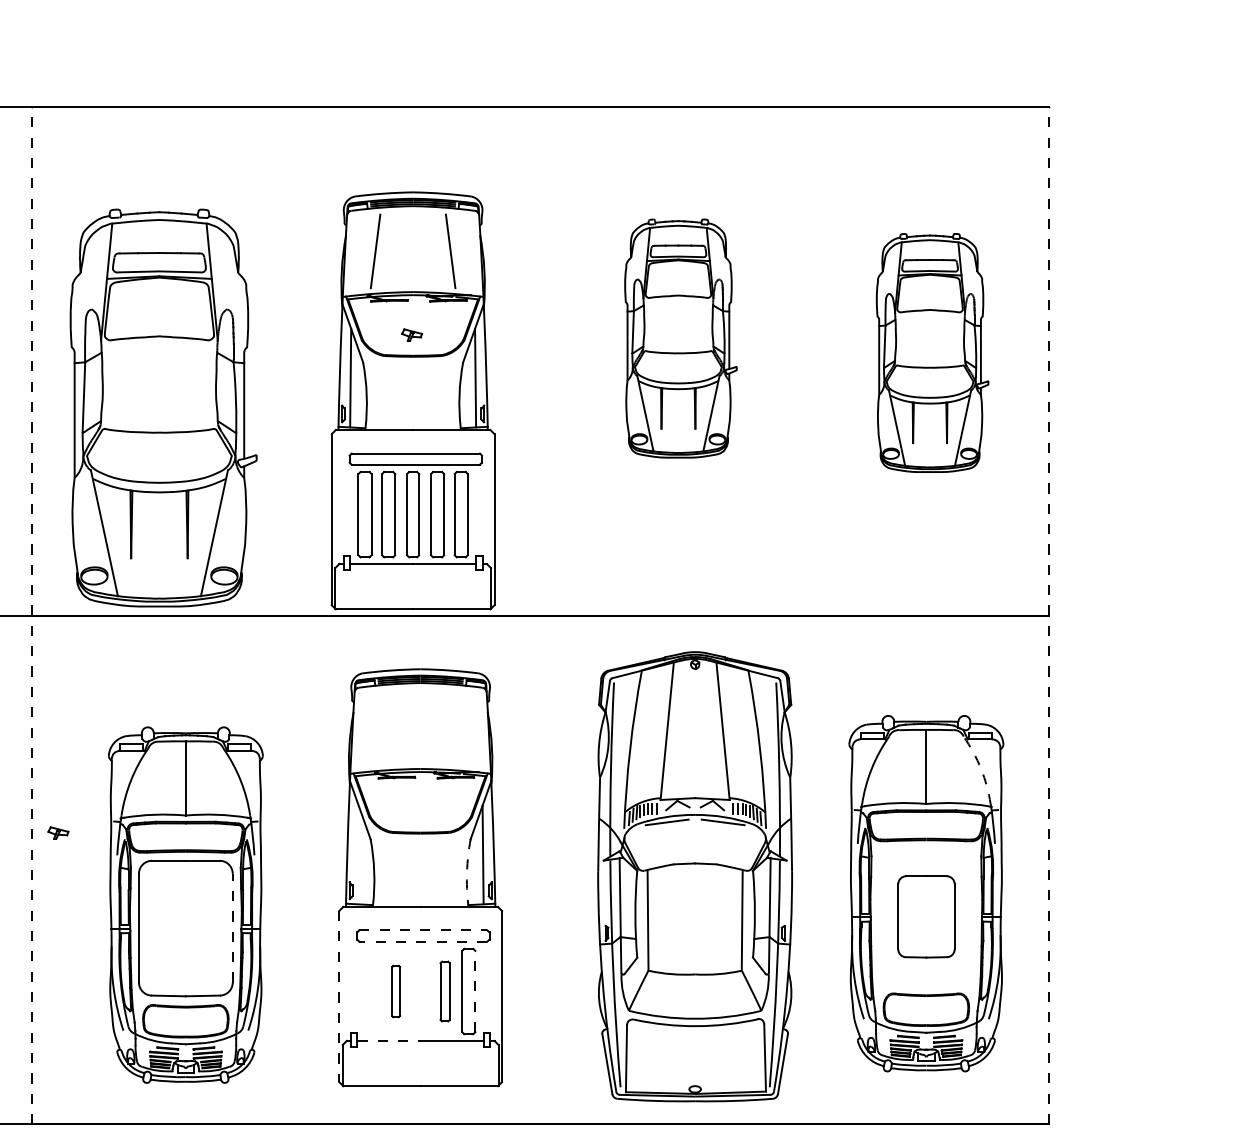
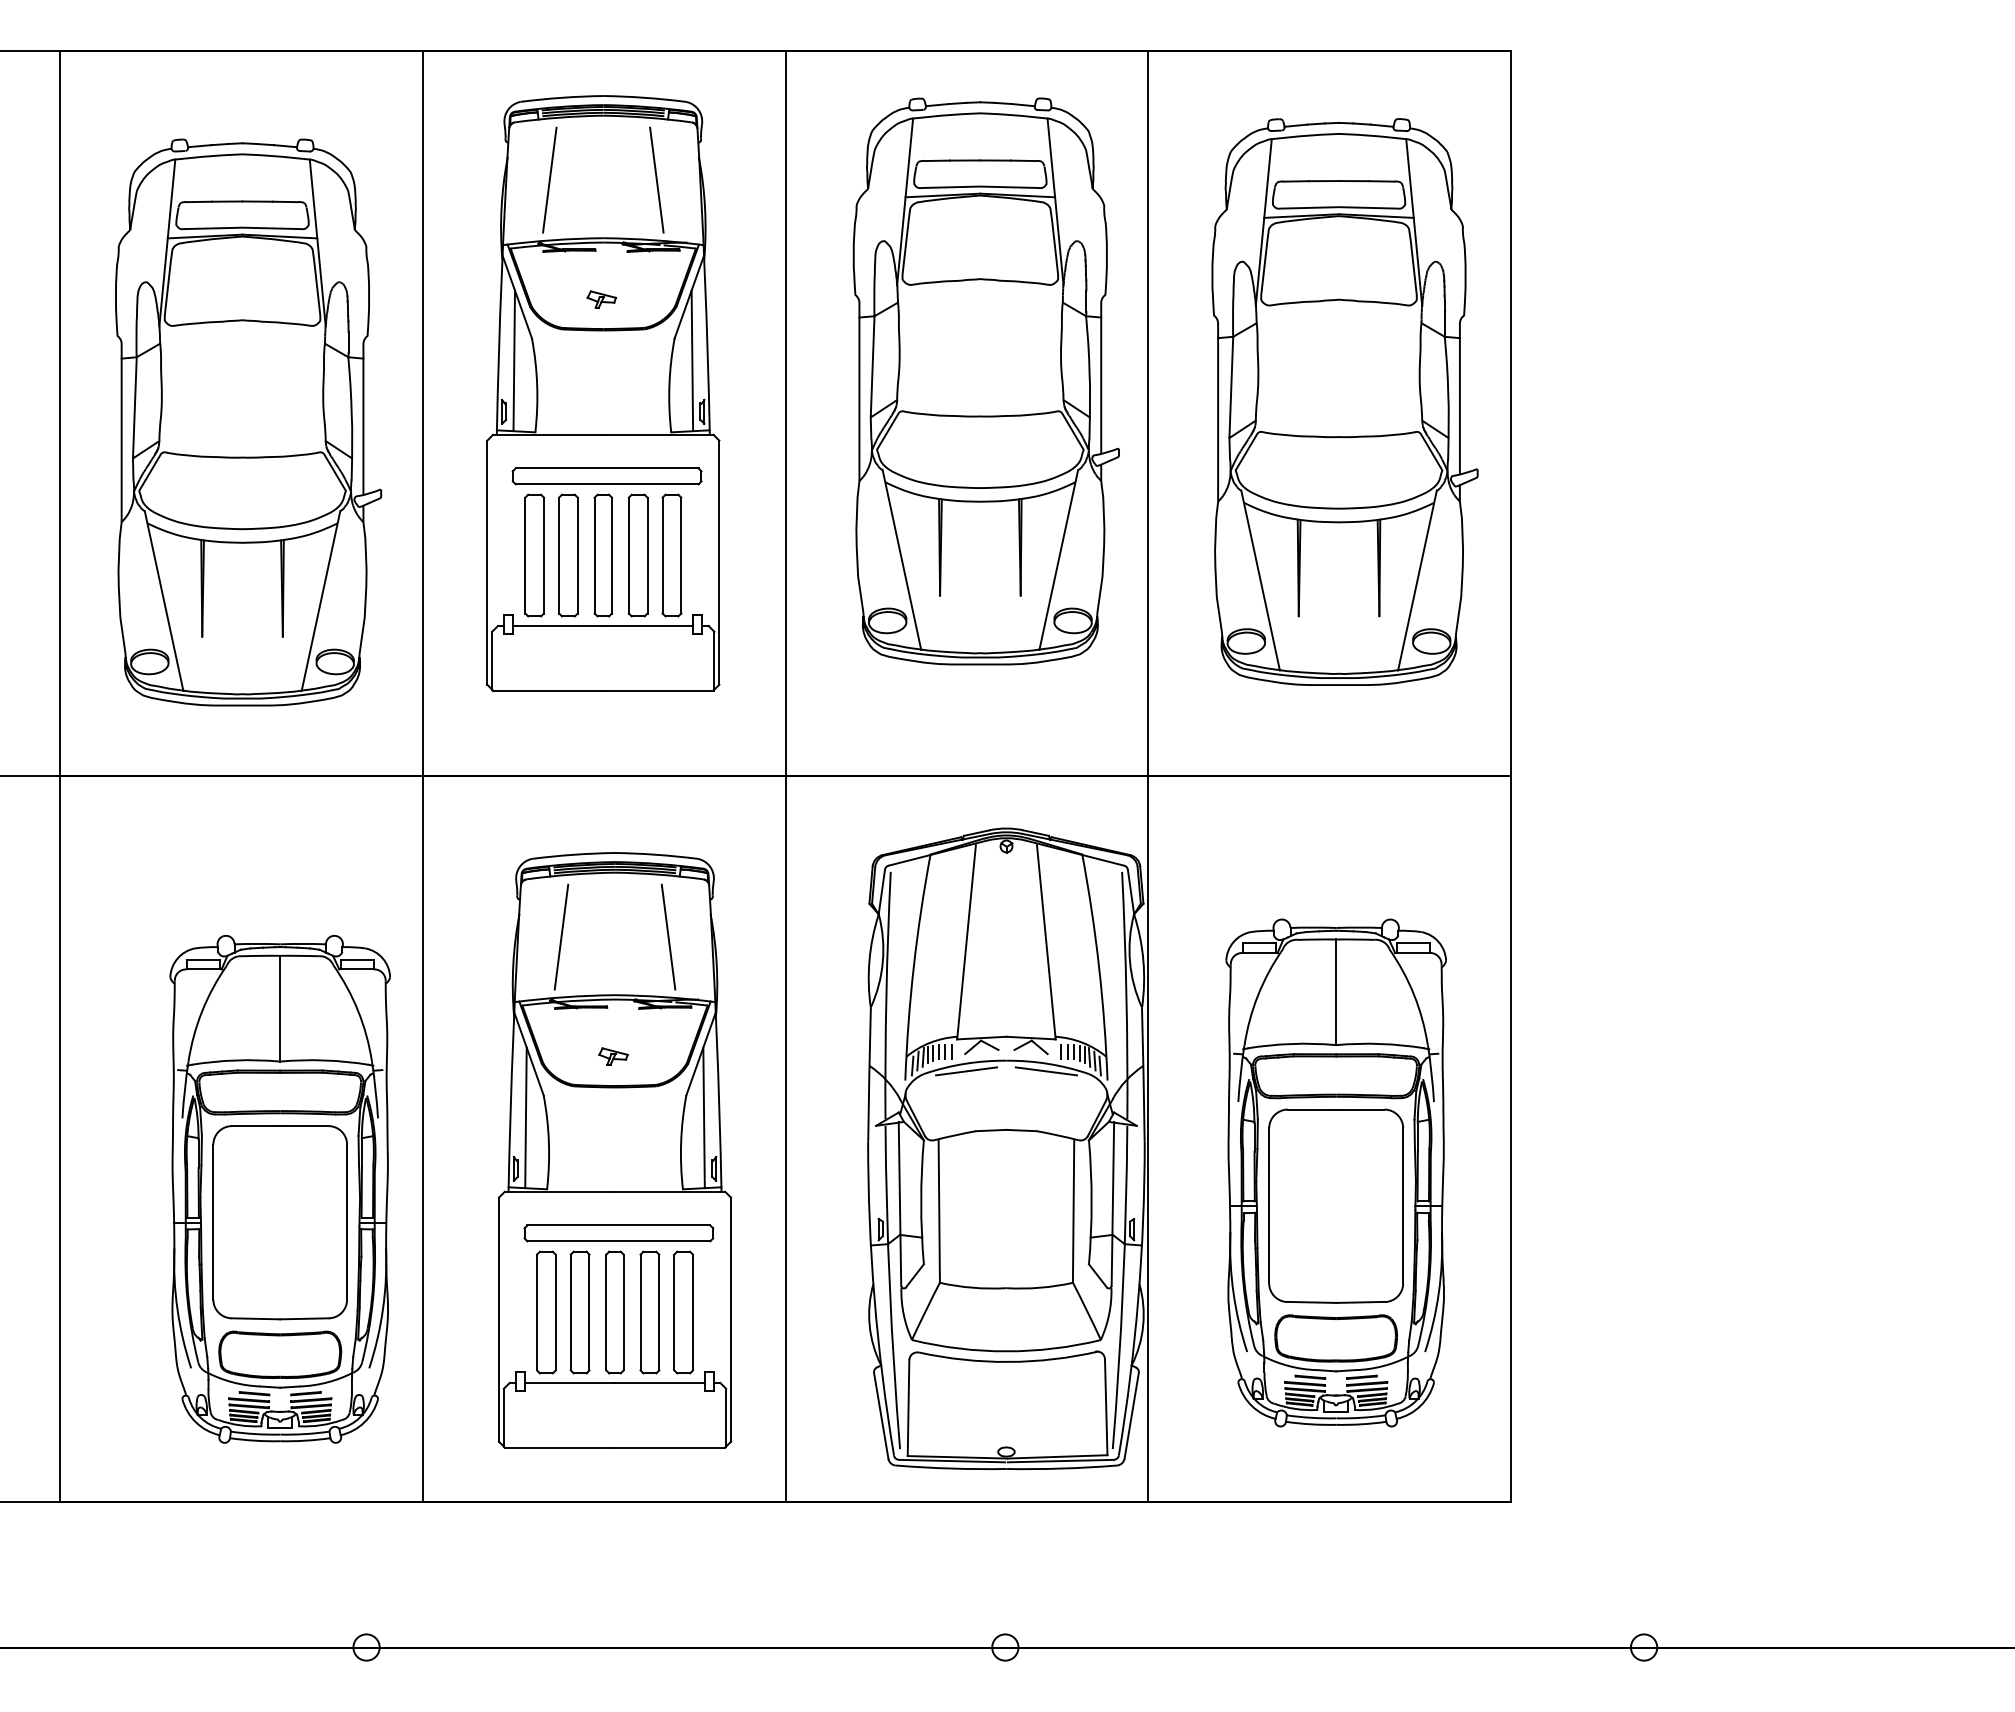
part: (680, 338) -> (985, 381), size x1.67
part: (932, 352) -> (1344, 401), size x1.67
part: (413, 401) -> (603, 393), moved
part: (163, 408) -> (248, 422), moved
line: (1048, 614) -> (1510, 775), dashed -> solid
line: (31, 615) -> (60, 776), dashed -> solid
line: (286, 615) -> (423, 776), added
line: (540, 615) -> (785, 776), added
line: (794, 615) -> (1148, 776), added
line: (383, 727) -> (561, 936), added
line: (458, 727) -> (668, 936), added
arc: (981, 768) -> (1414, 994), dashed -> solid
part: (58, 833) -> (613, 1056), moved
line: (357, 854) -> (525, 1117), added
arc: (467, 872) -> (681, 1142), dashed -> solid
part: (926, 916) -> (1336, 1205), size x1.67
line: (233, 927) -> (347, 1221), dashed -> solid
line: (423, 930) -> (619, 1225), dashed -> solid
line: (423, 941) -> (618, 1241), dashed -> solid
part: (372, 991) -> (546, 1312), added
part: (395, 991) -> (579, 1312), size x1.67
part: (420, 991) -> (614, 1312), added
part: (444, 991) -> (649, 1312), size x1.43
line: (475, 991) -> (693, 1312), dashed -> solid
line: (339, 997) -> (499, 1320), dashed -> solid
line: (389, 1041) -> (570, 1383), dashed -> solid

